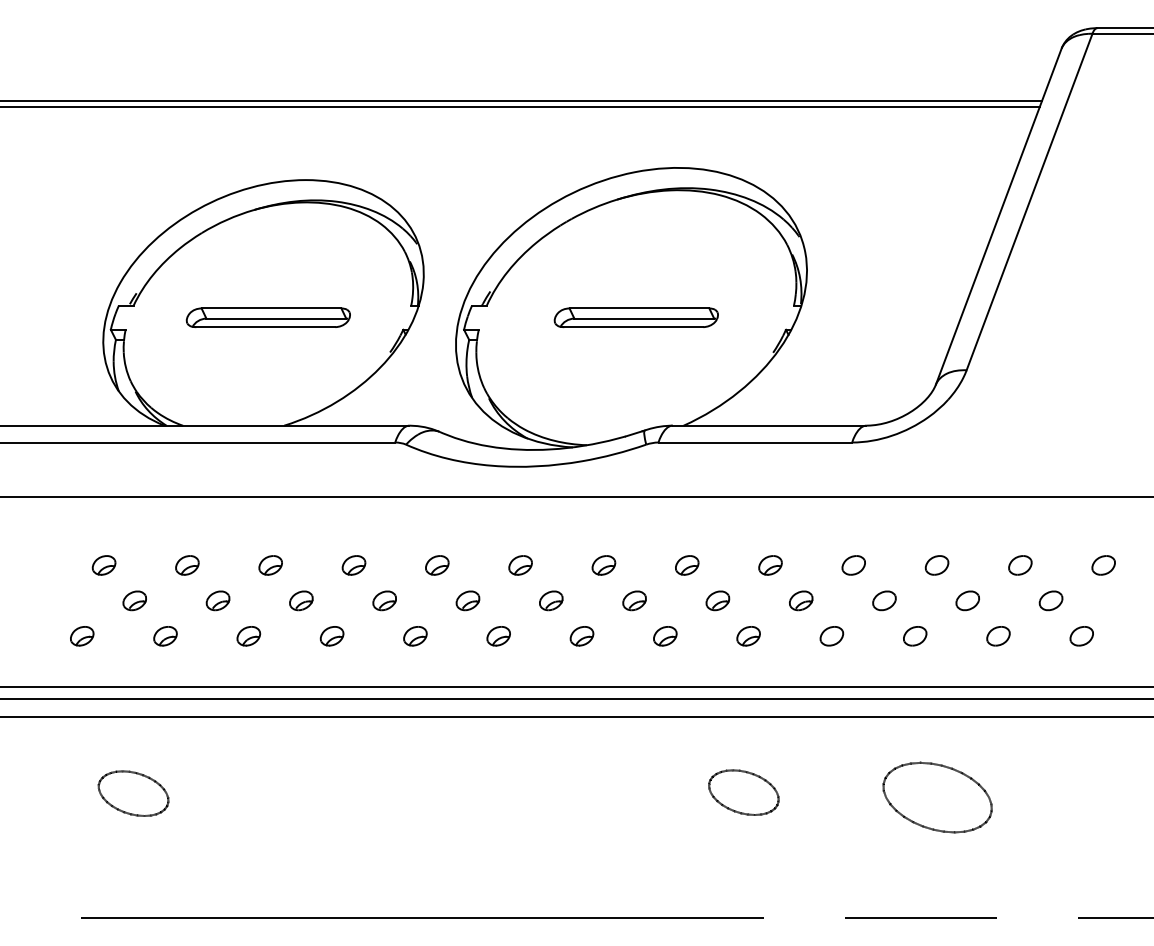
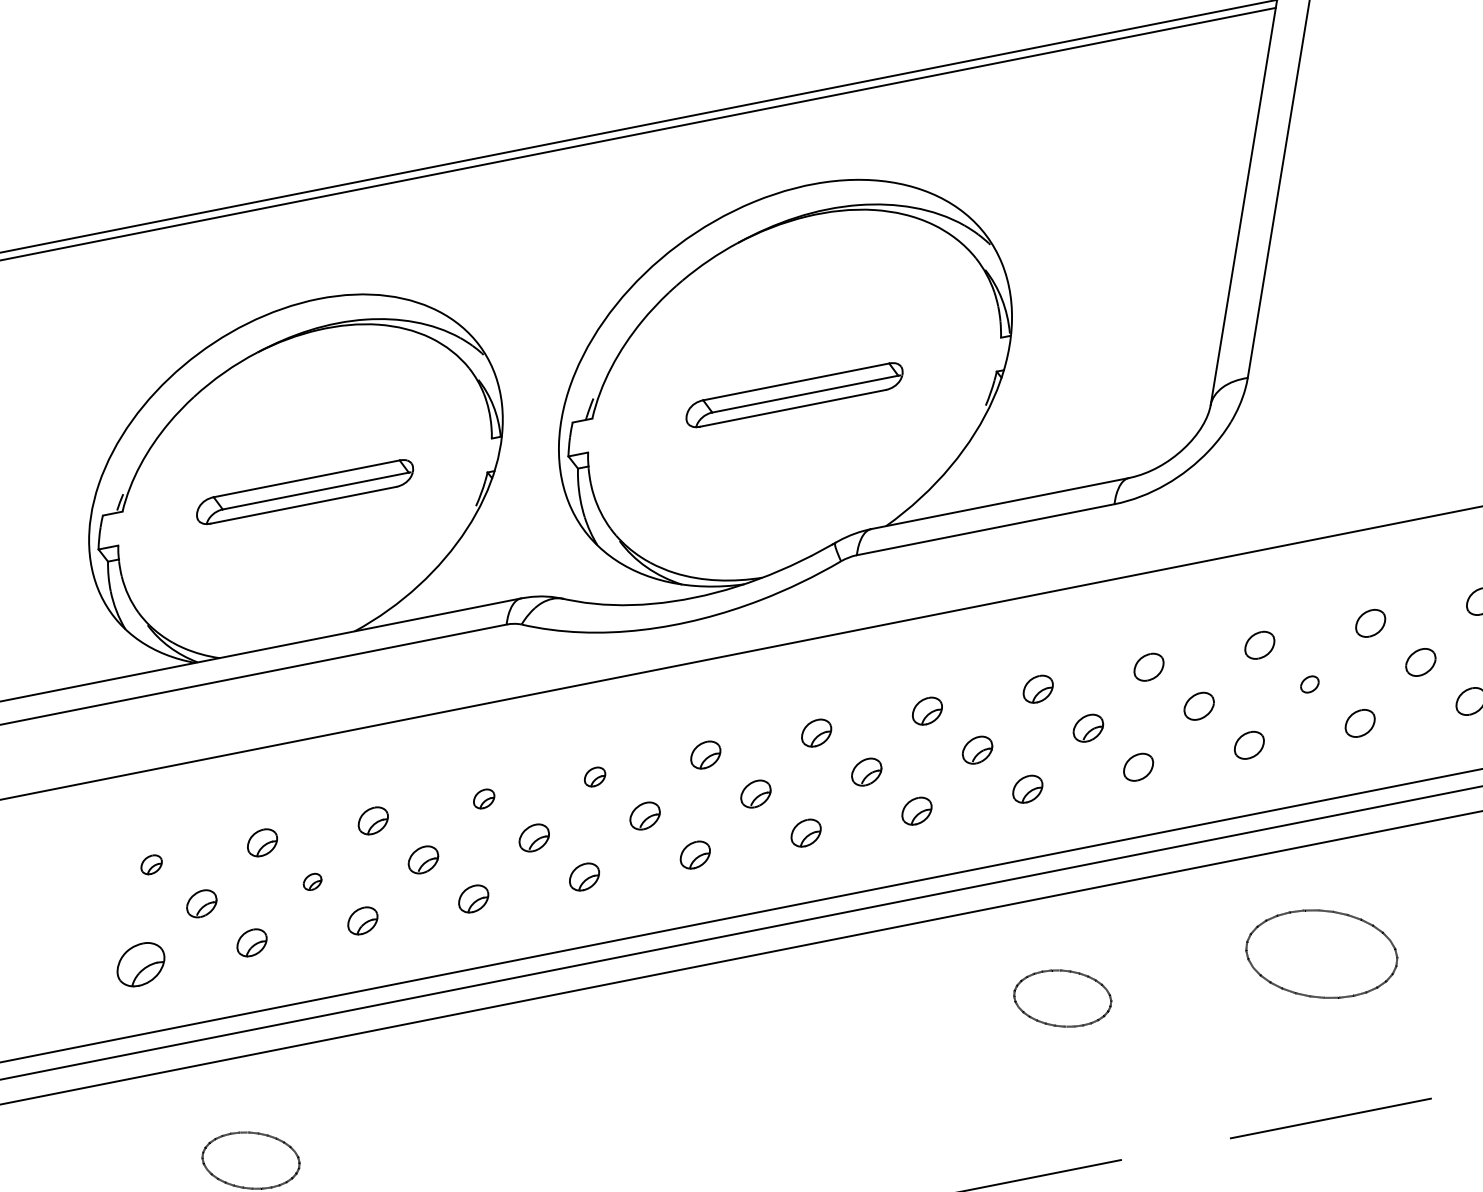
part: (103, 565) -> (150, 865), size x0.7
part: (353, 565) -> (483, 799), size x0.7
part: (437, 565) -> (595, 777), size x0.7
part: (217, 600) -> (311, 881), size x0.6
part: (967, 600) -> (1309, 684), size x0.6
part: (82, 636) -> (141, 965), size x1.6

